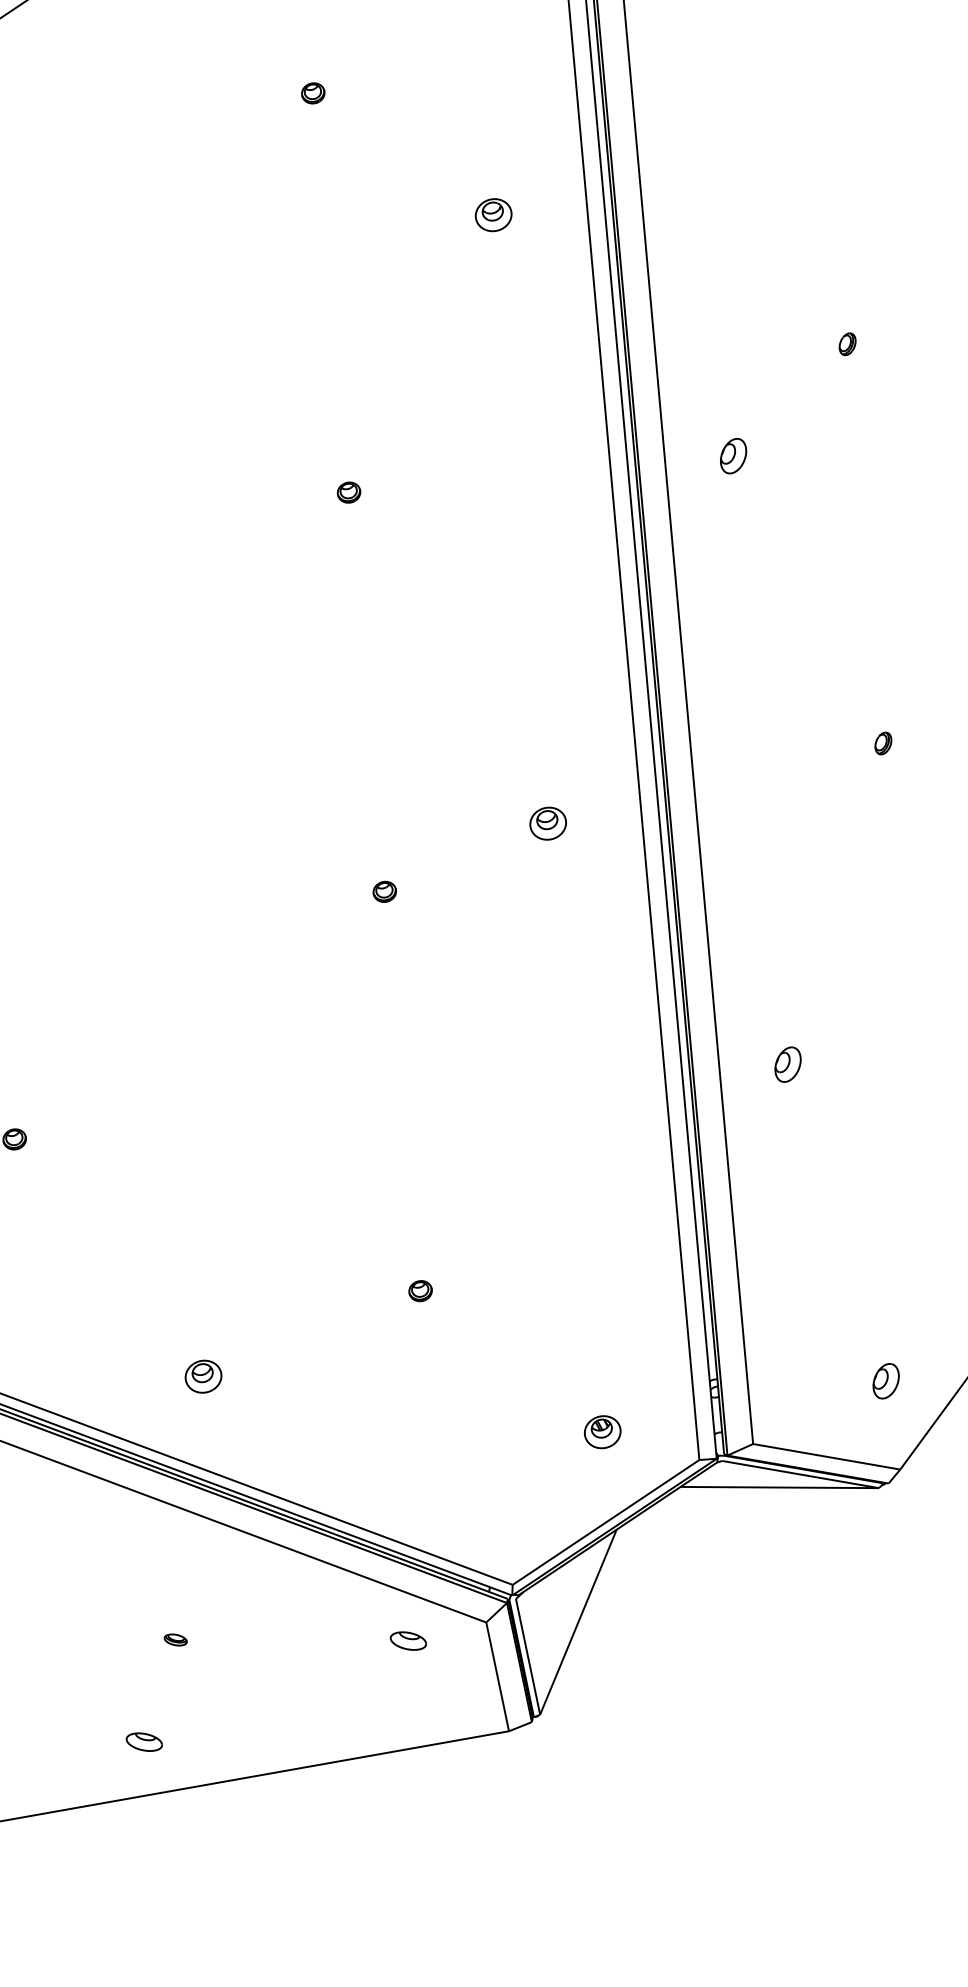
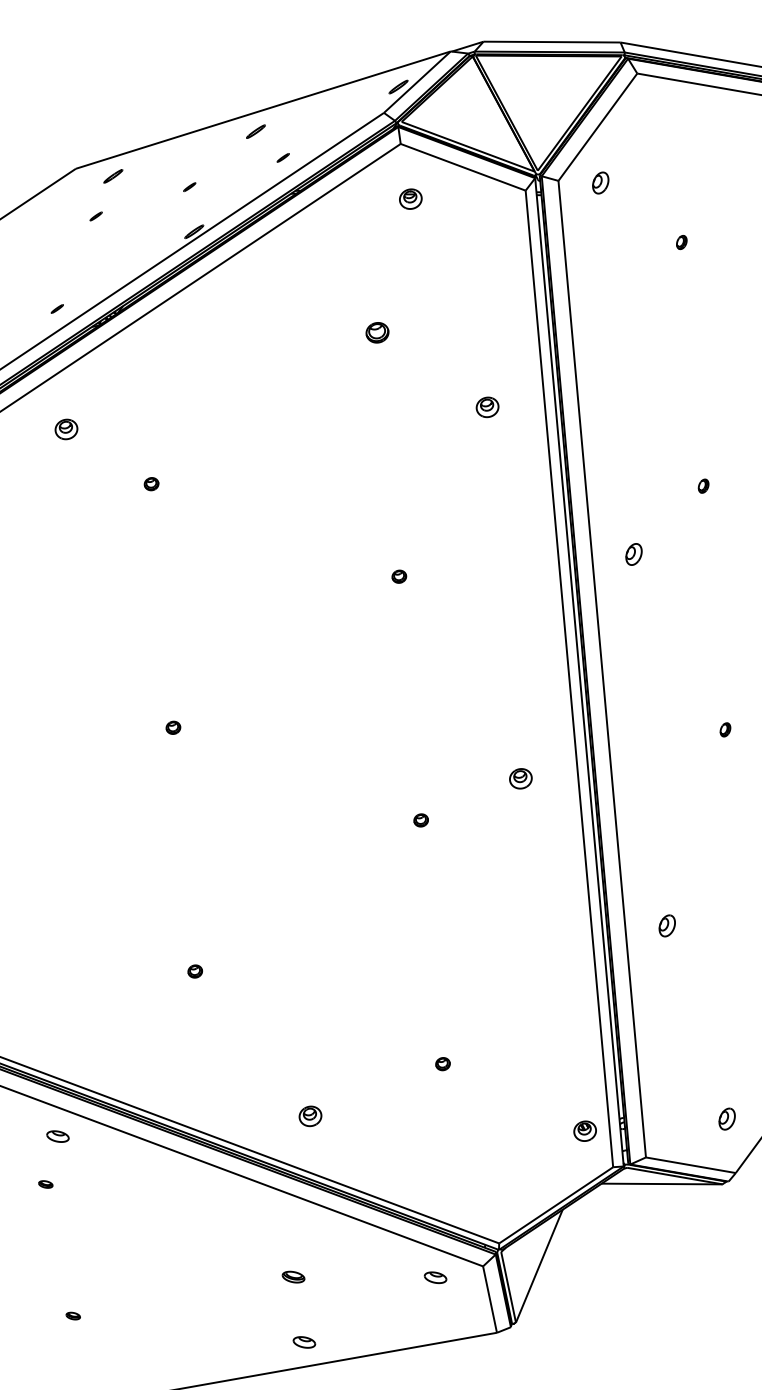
part: (313, 94) -> (377, 333), size x1.6
part: (601, 1430) -> (584, 1130), moved
part: (175, 1639) -> (293, 1276), size x1.6
part: (144, 1742) -> (304, 1342), moved

